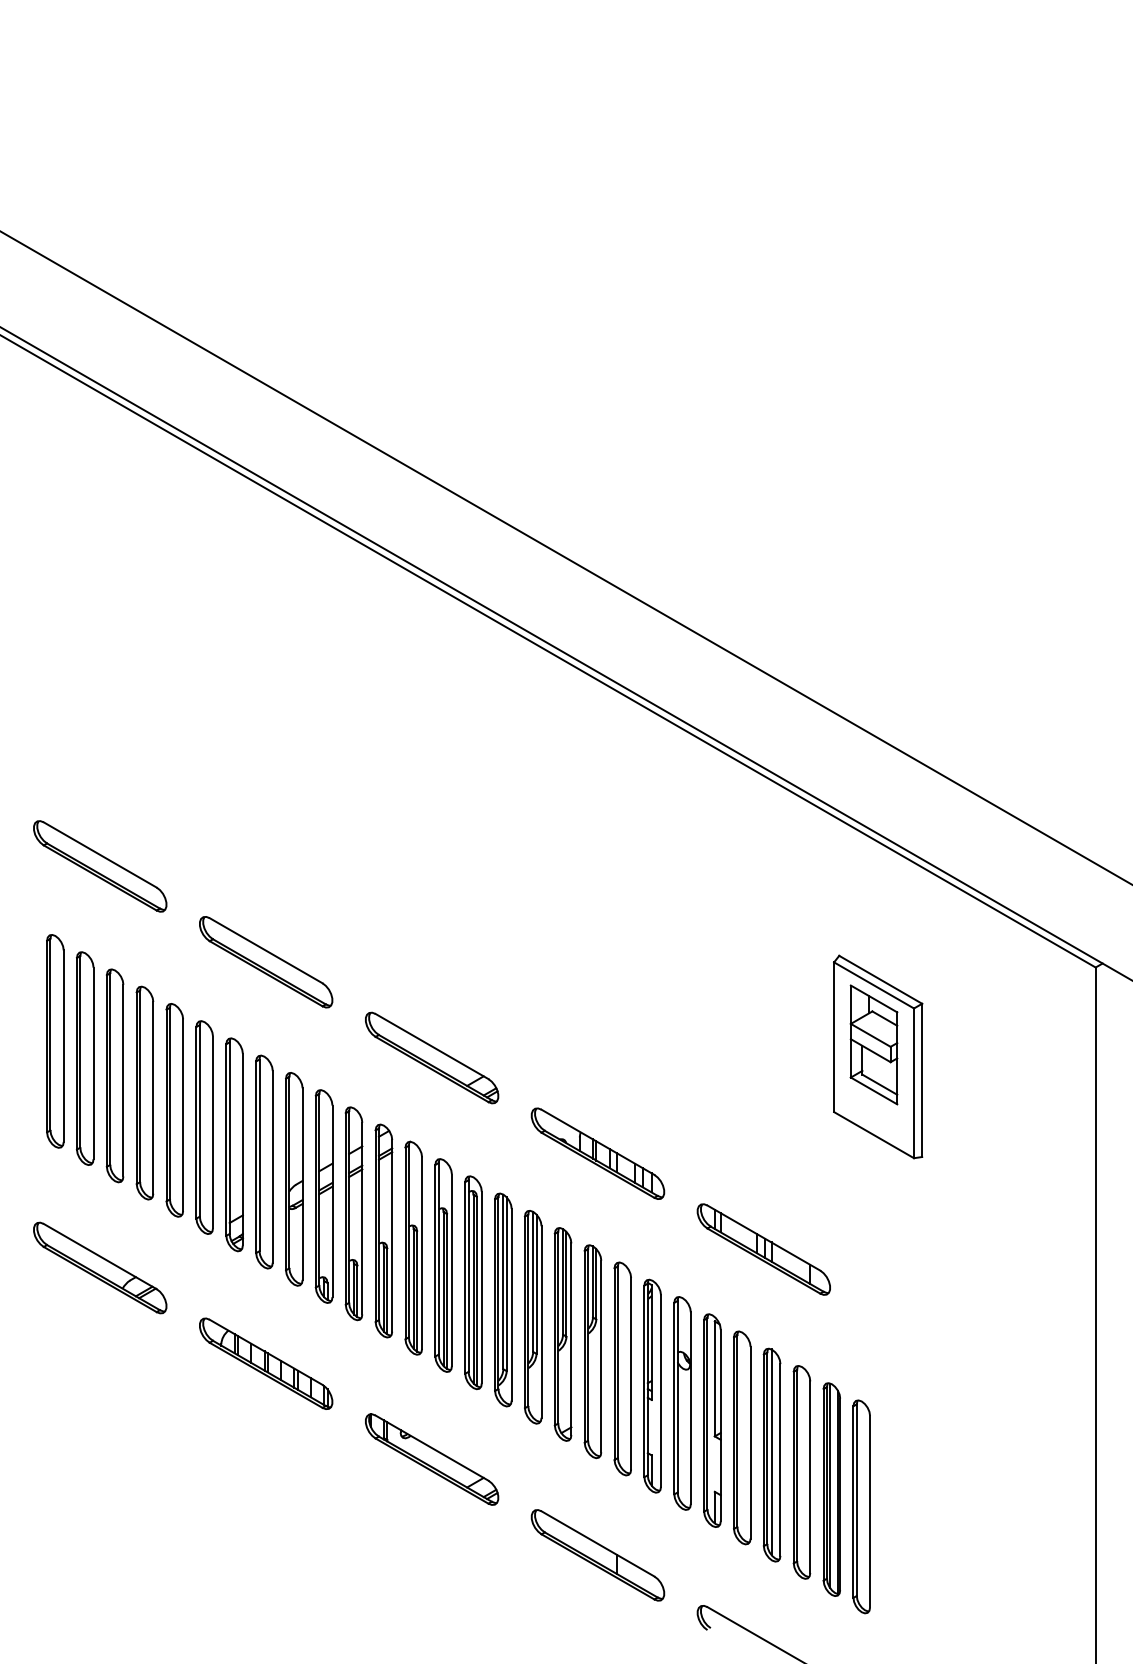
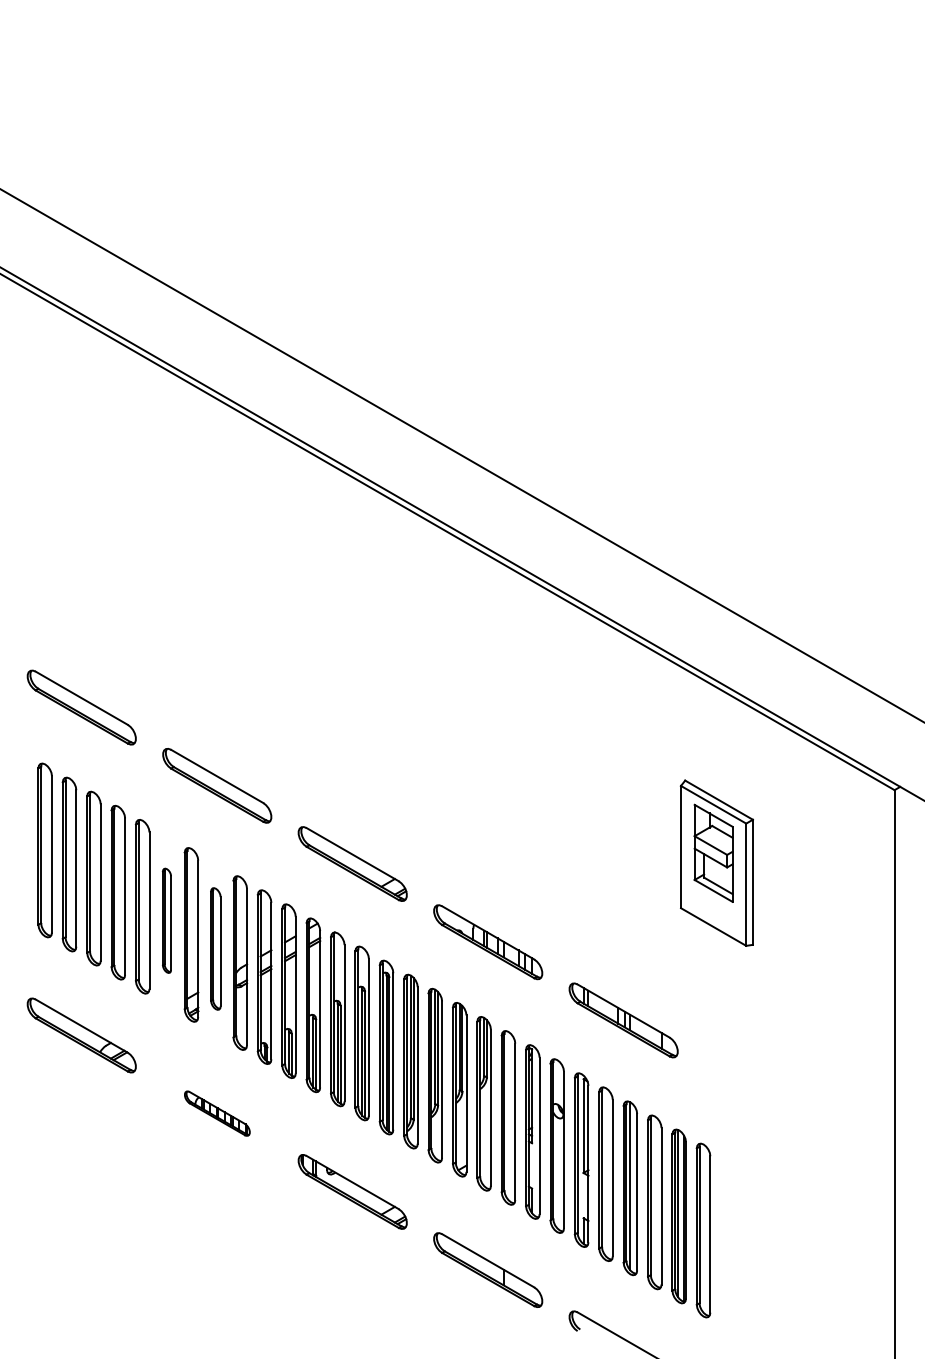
part: (204, 1127) -> (166, 920), size x0.6
part: (264, 1161) -> (215, 948), size x0.7
part: (266, 1363) -> (217, 1113), size x0.6

